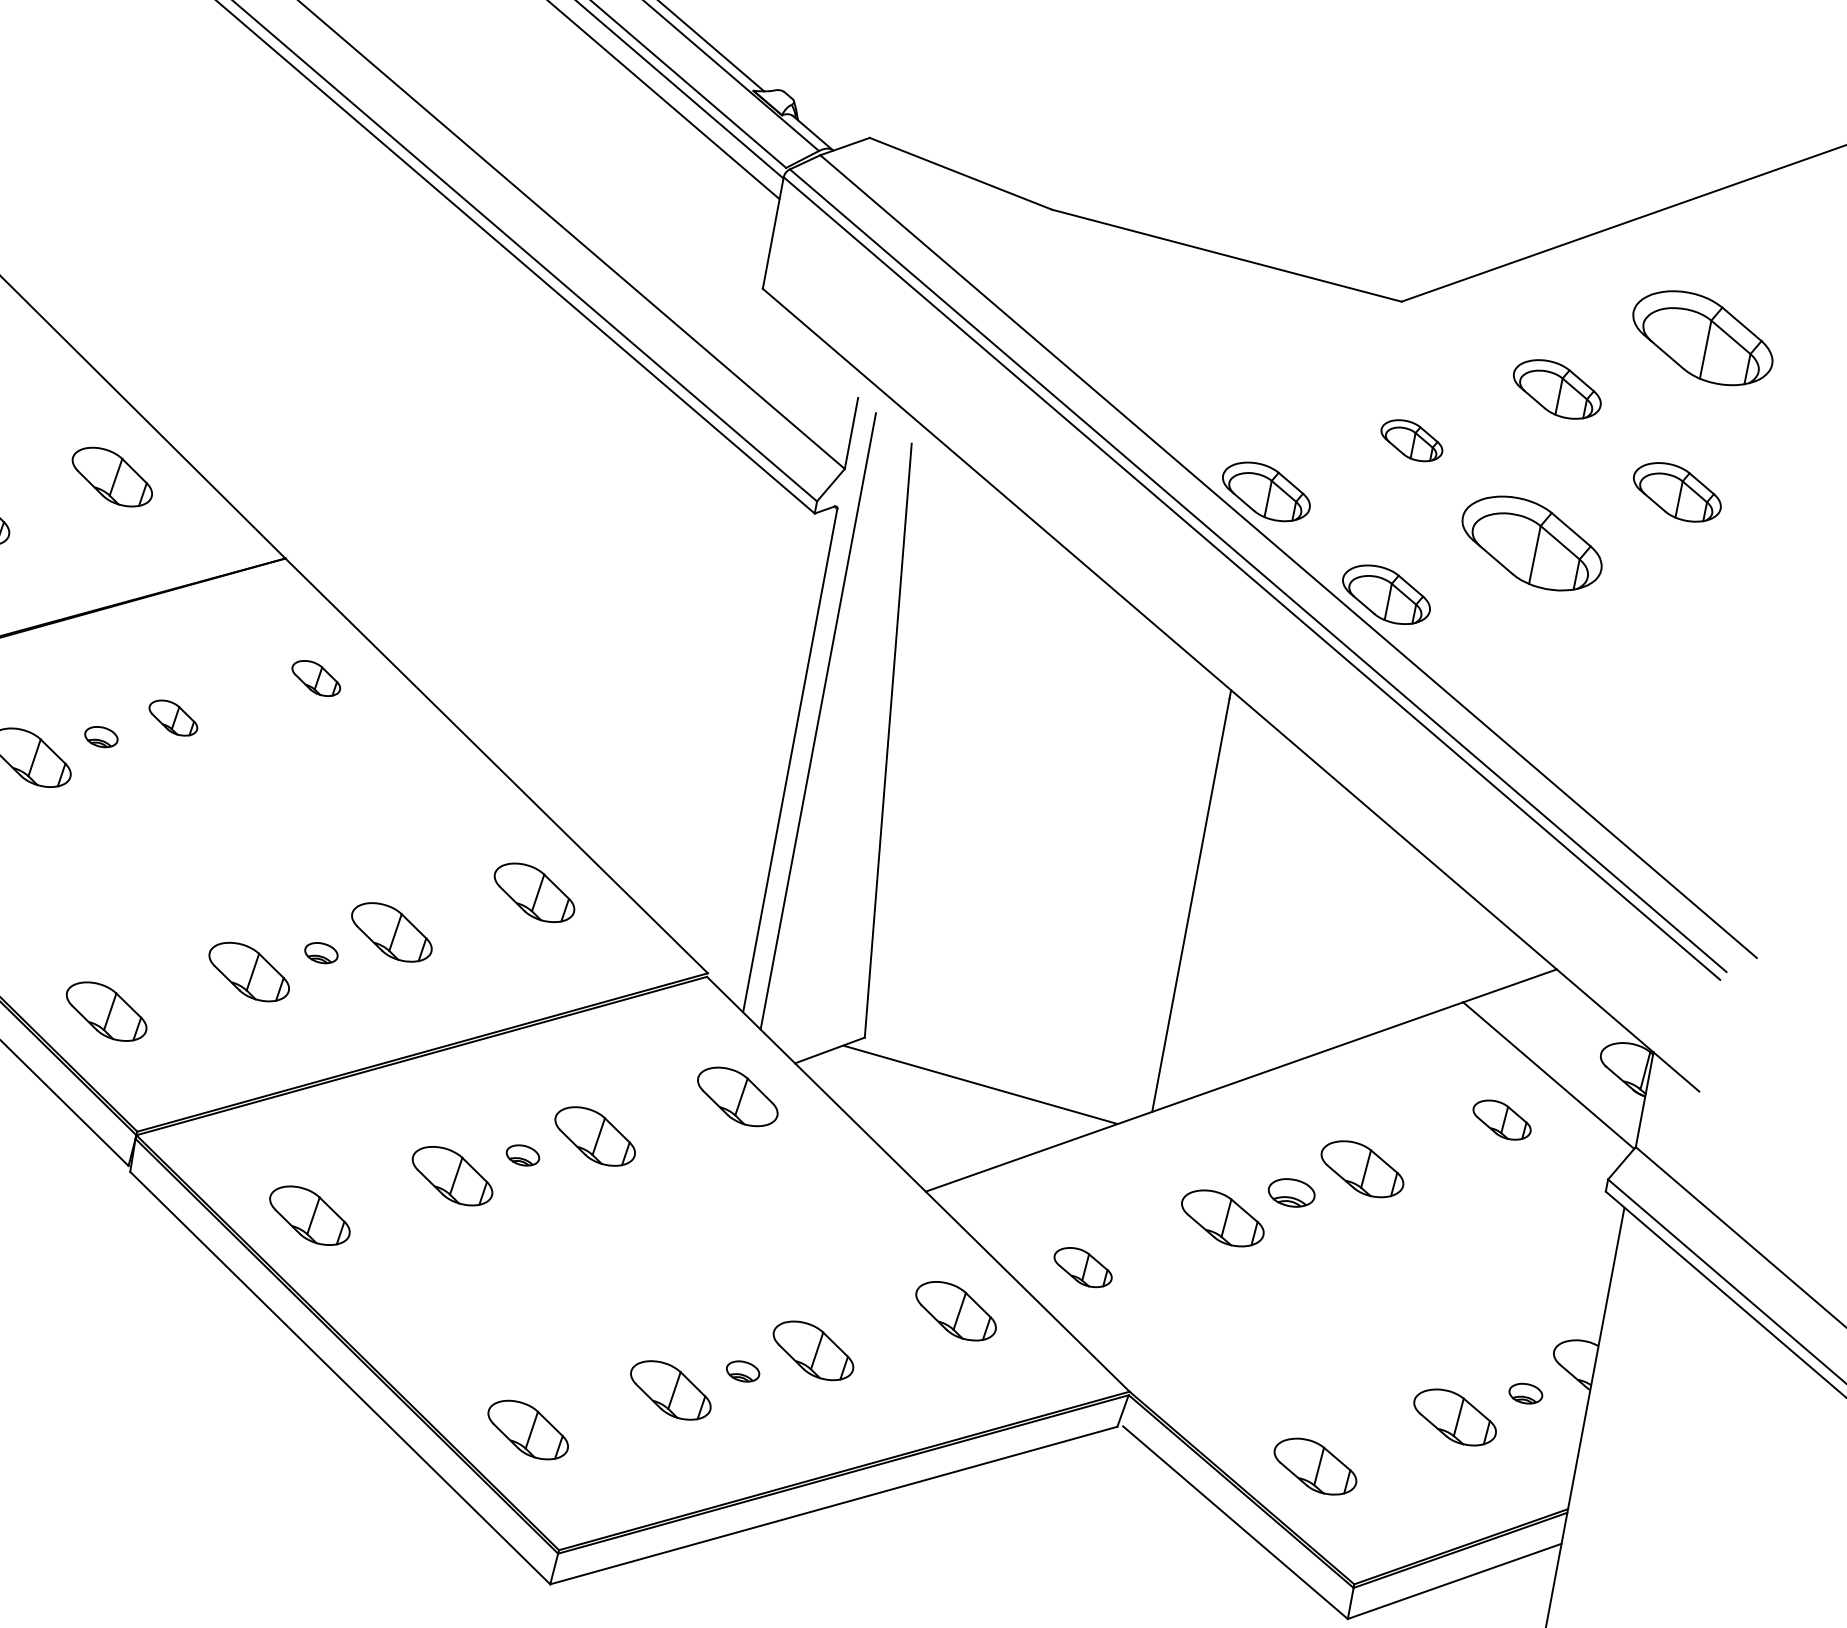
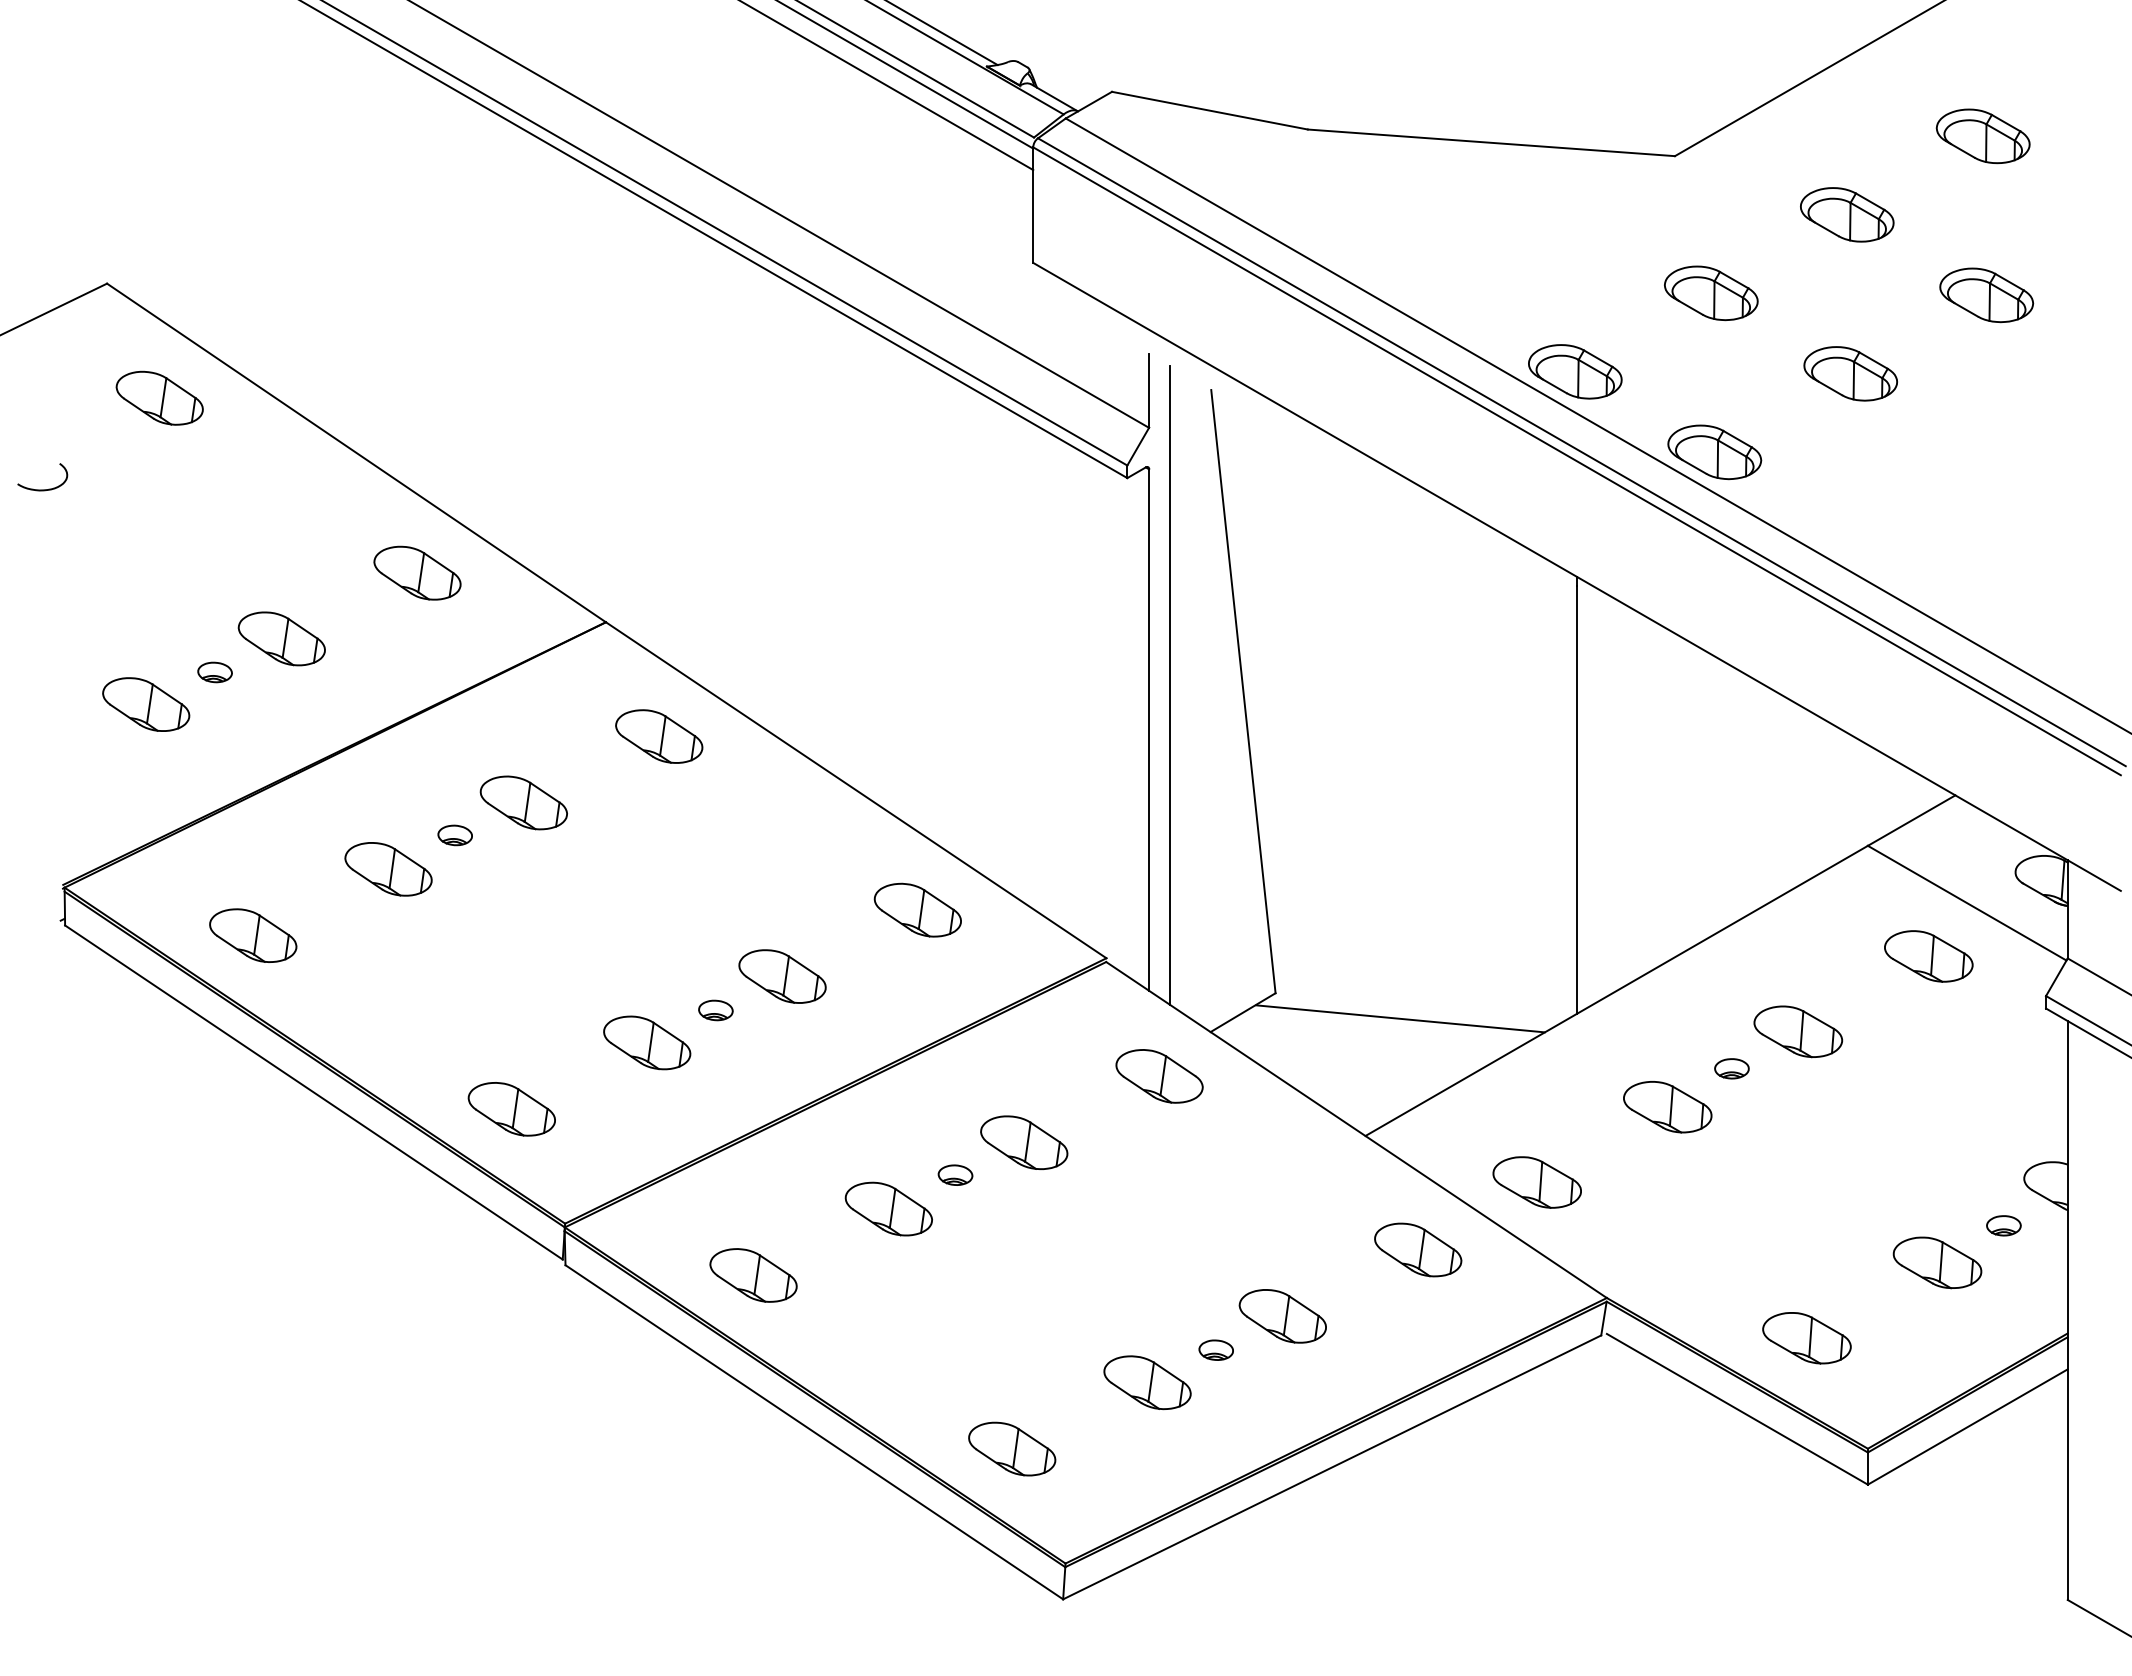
part: (1702, 338) -> (1982, 136), size x0.62
part: (1412, 440) -> (1711, 293), size x1.43
part: (1531, 543) -> (1850, 373), size x0.62
part: (316, 678) -> (659, 736), size x1.67
part: (173, 717) -> (523, 802), size x1.67
part: (1501, 1120) -> (1928, 956), size x1.43
part: (1291, 1192) -> (1731, 1068), size x0.71
part: (1082, 1267) -> (1536, 1182), size x1.43

